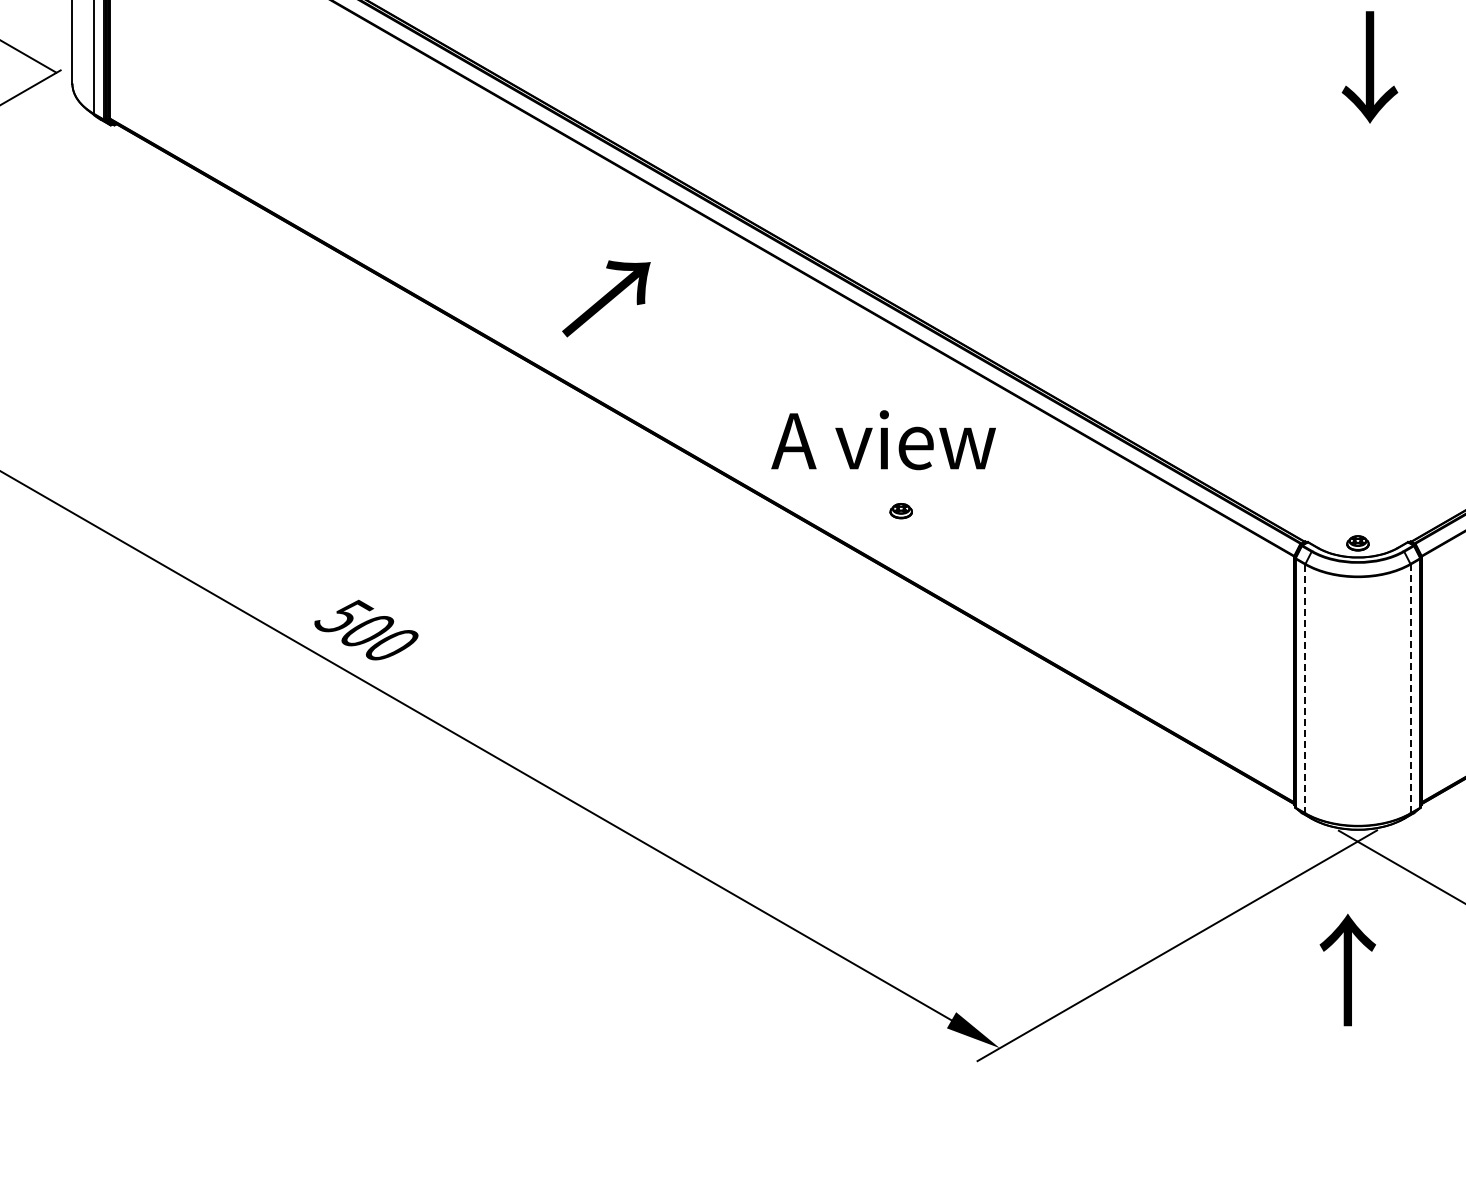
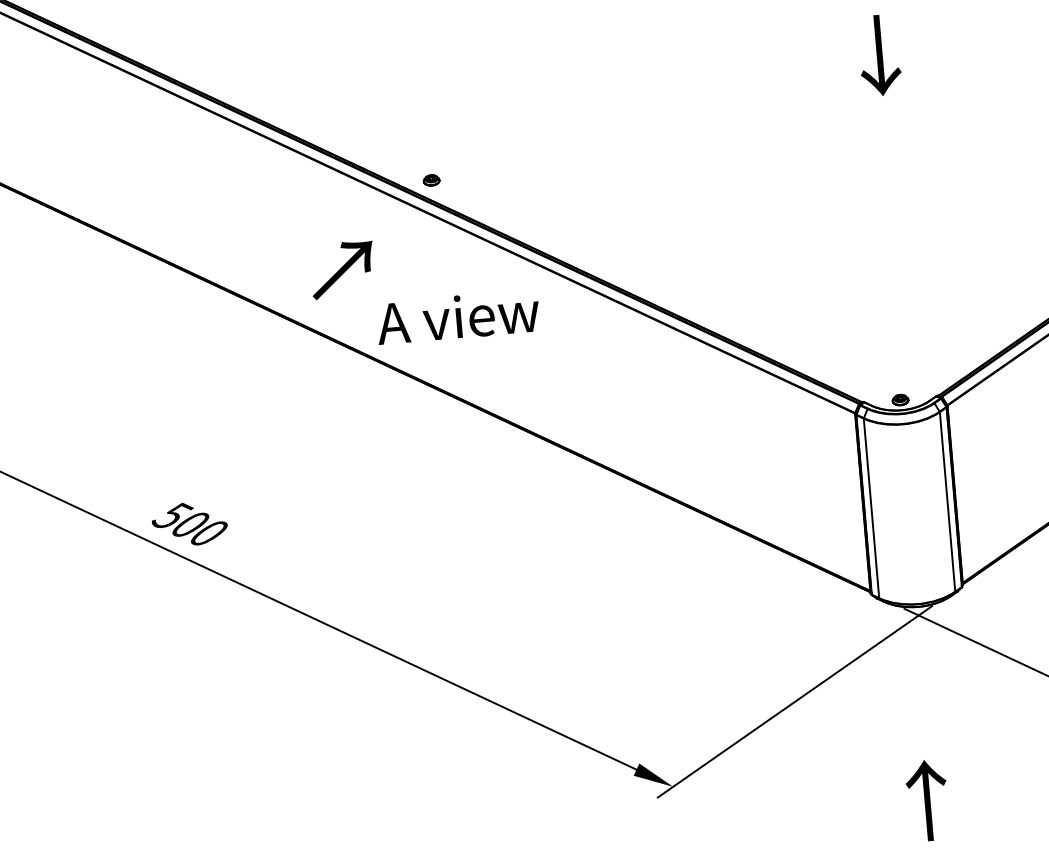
text: (883, 440) -> (458, 317), moved
part: (900, 511) -> (431, 180), moved
line: (1410, 688) -> (947, 501), dashed -> solid
line: (1305, 689) -> (871, 508), dashed -> solid
text: (1347, 969) -> (927, 800), moved

